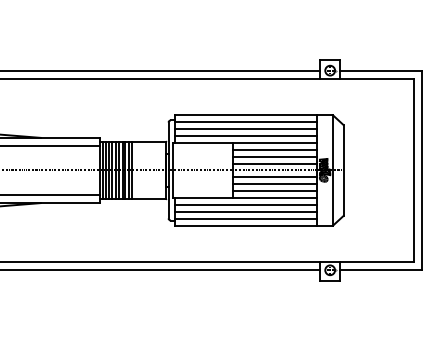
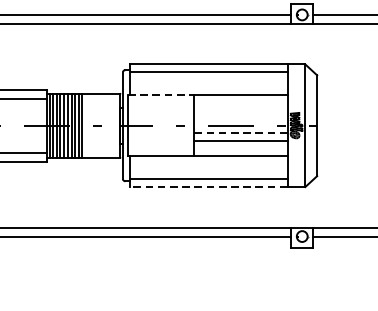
line: (245, 129) -> (208, 80), removed
line: (245, 135) -> (208, 86), removed
line: (203, 142) -> (161, 94), solid -> dashed
line: (274, 149) -> (240, 102), removed
line: (274, 156) -> (240, 110), removed
line: (274, 163) -> (240, 117), removed
line: (275, 177) -> (241, 133), solid -> dashed
line: (274, 191) -> (240, 149), removed
line: (245, 205) -> (208, 164), removed
line: (245, 211) -> (208, 171), removed
line: (246, 225) -> (209, 186), solid -> dashed

